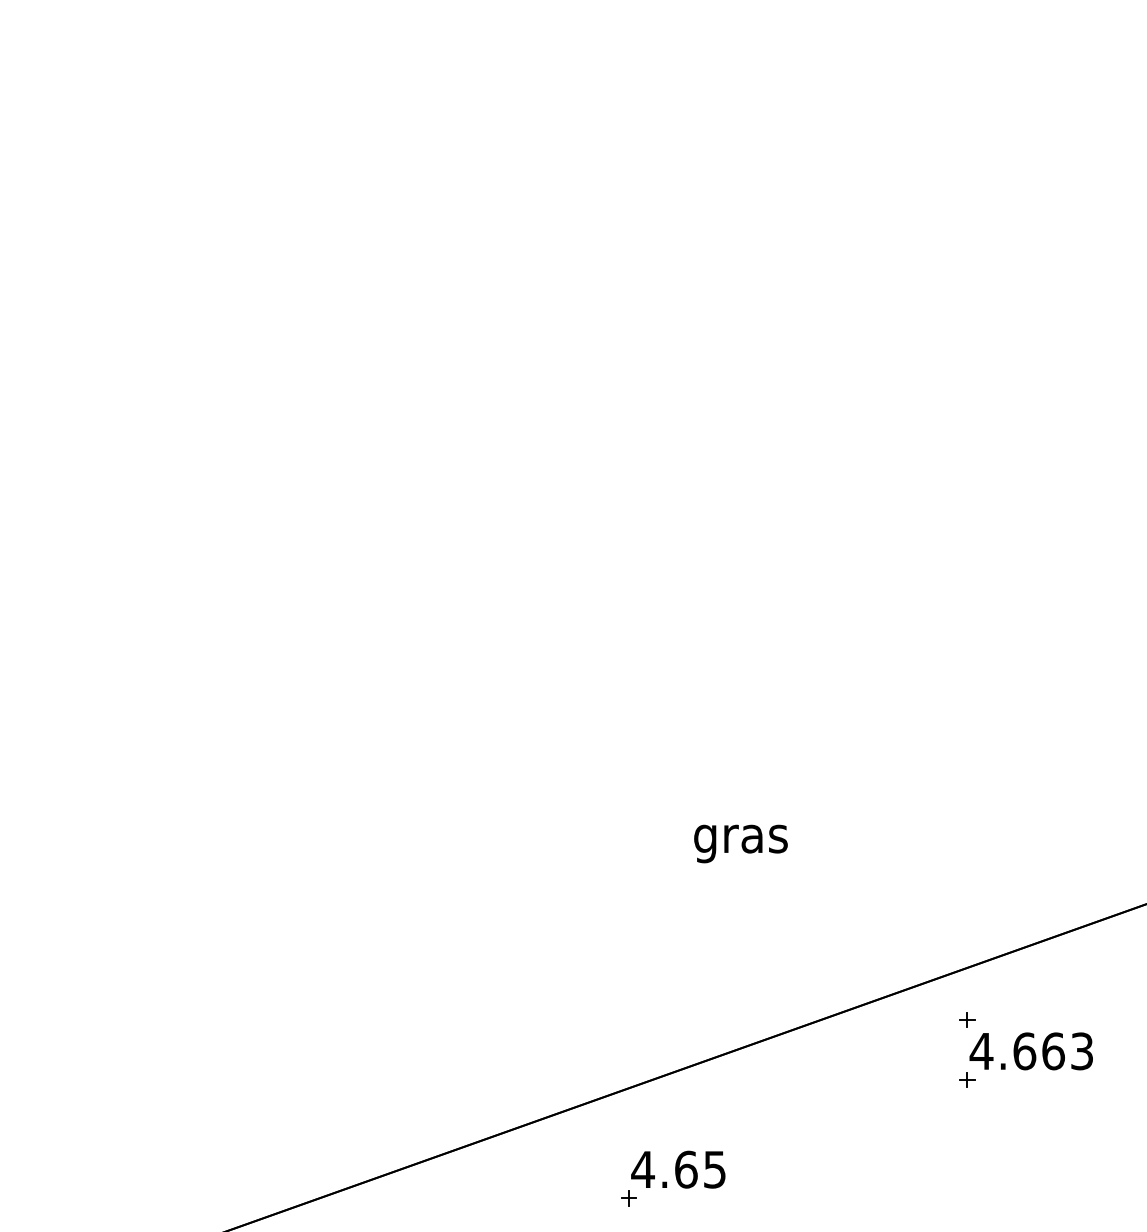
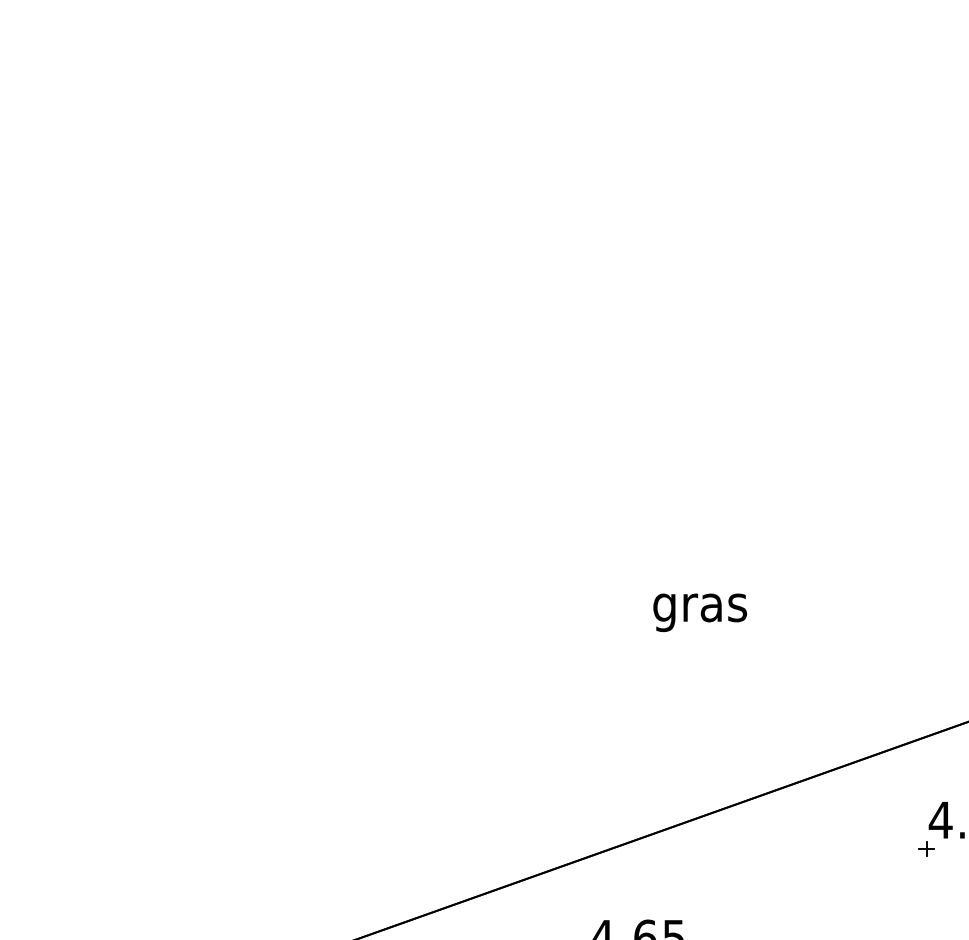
part: (967, 1019) -> (926, 788), removed

